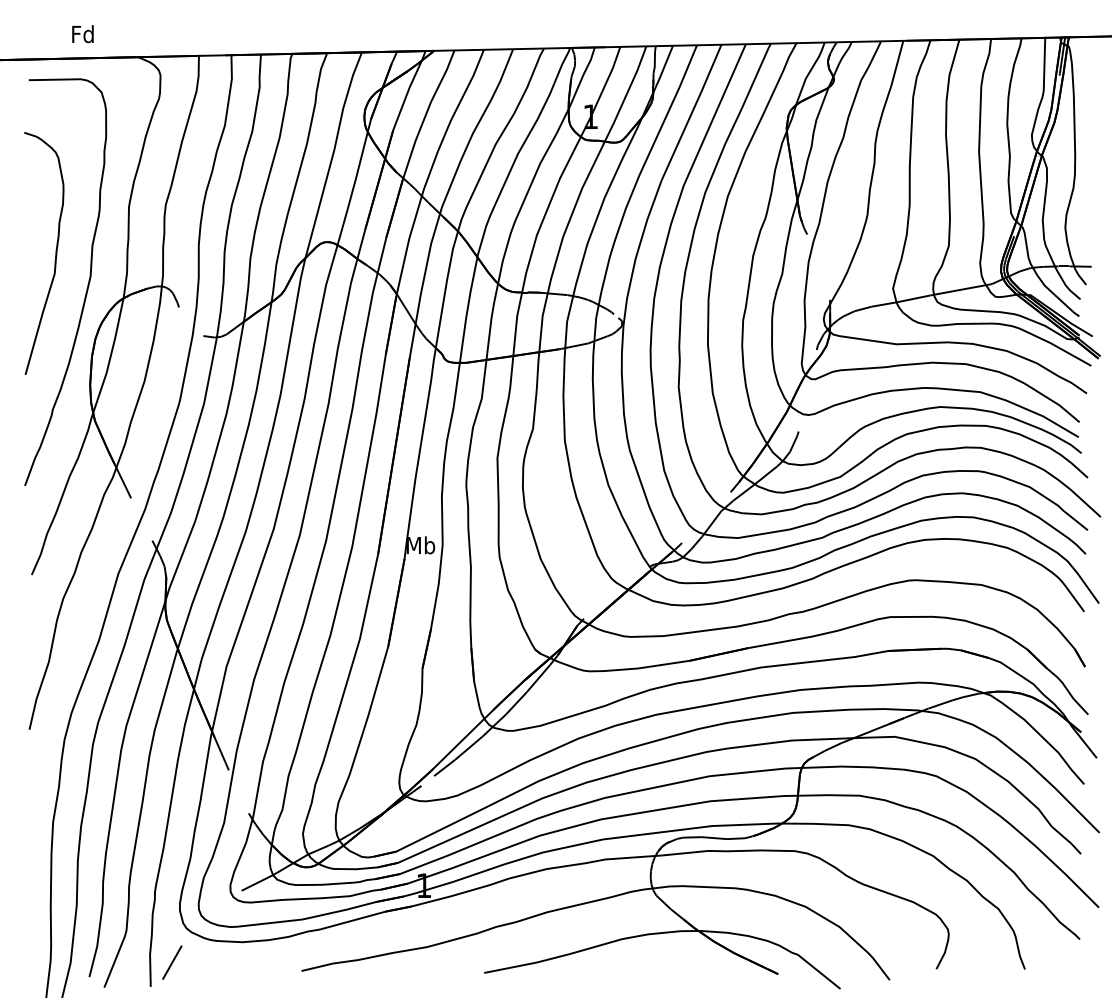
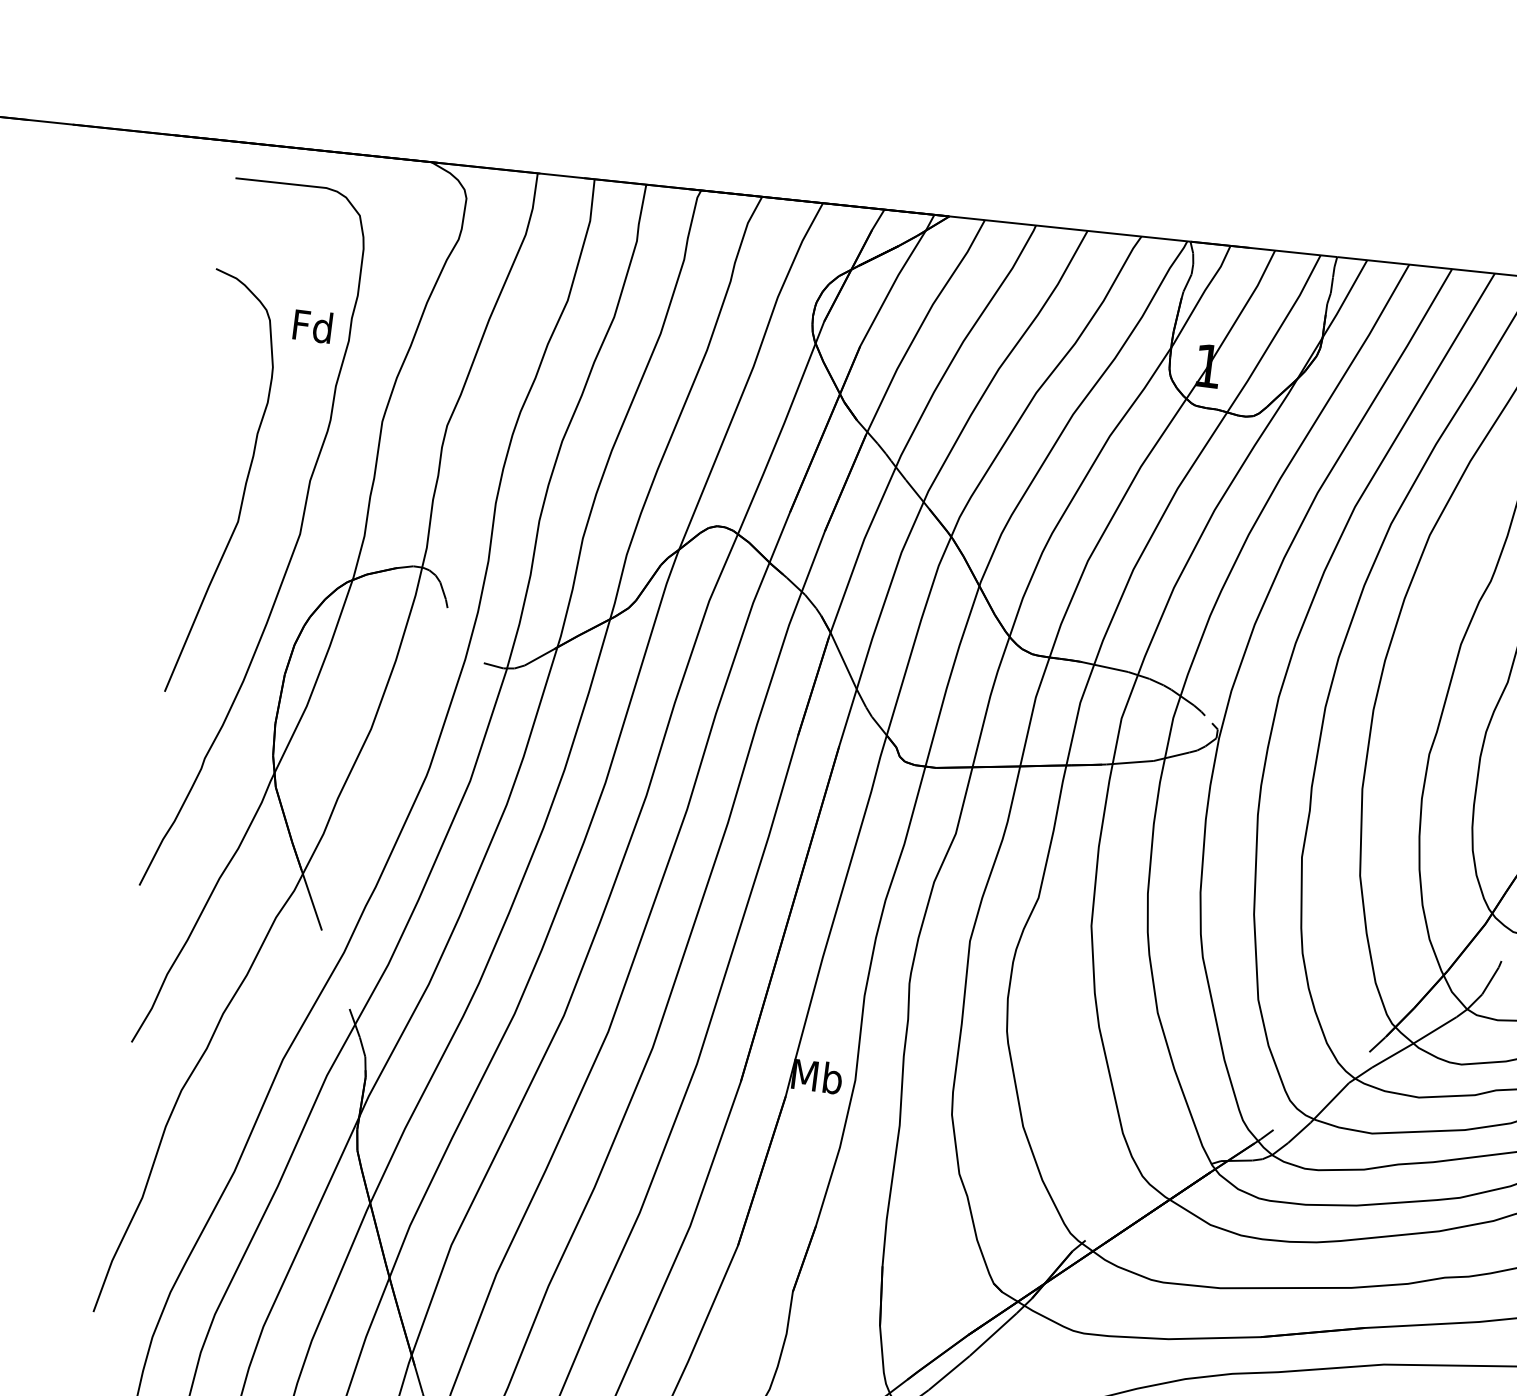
text: (82, 34) -> (311, 326), moved

